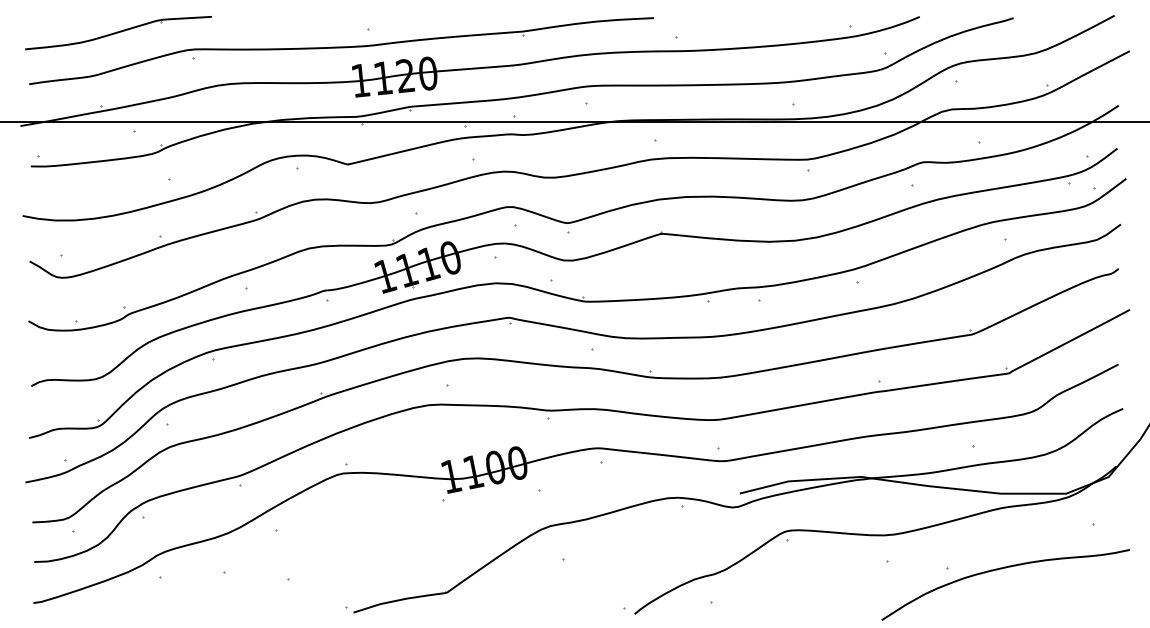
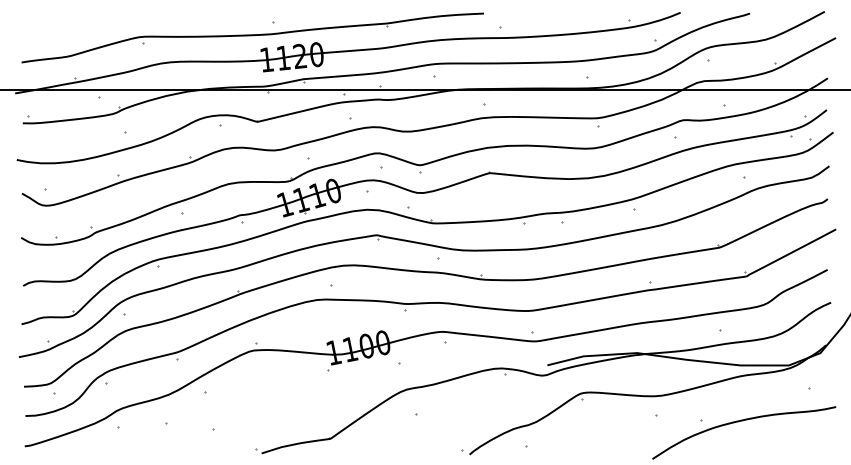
part: (118, 32) -> (87, 24), removed

